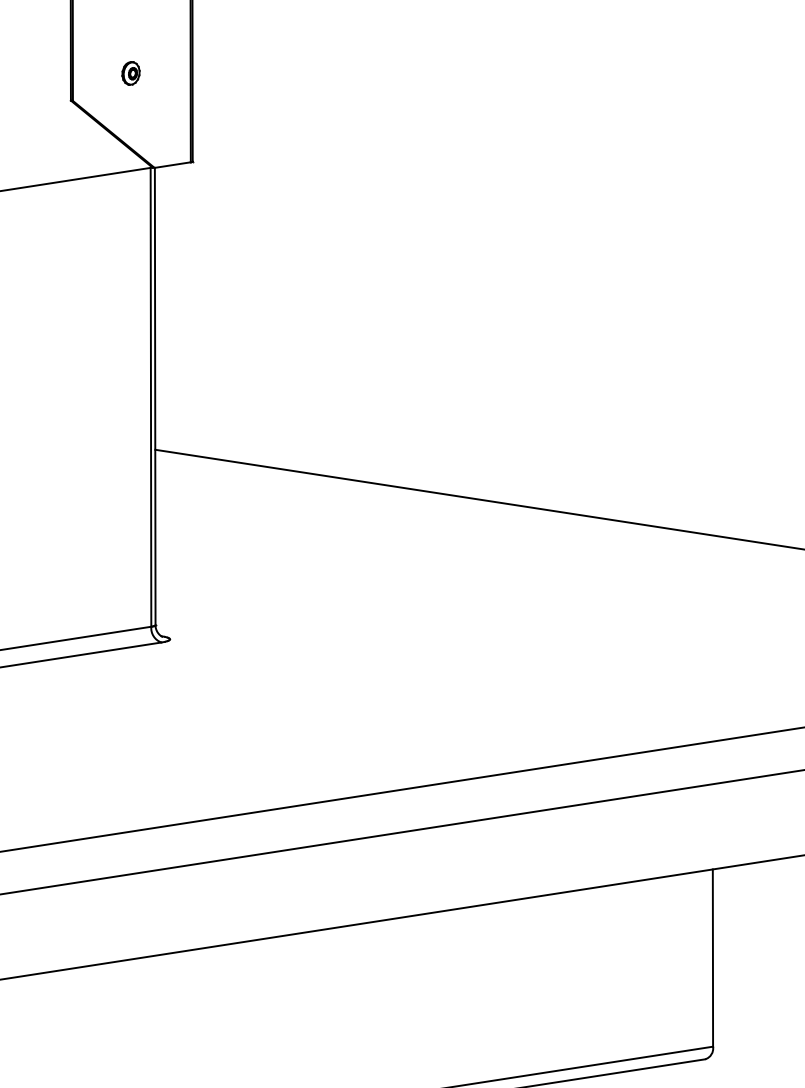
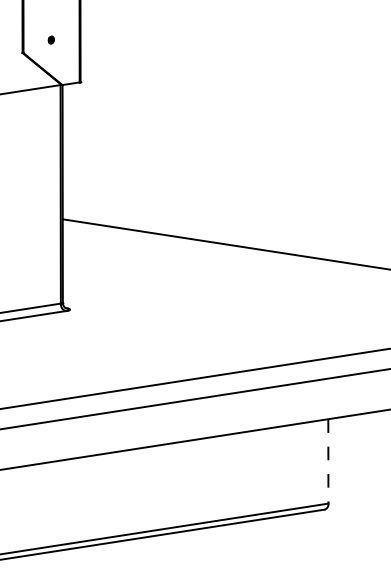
part: (131, 72) -> (51, 39), size x0.6
line: (713, 958) -> (328, 461), solid -> dashed

